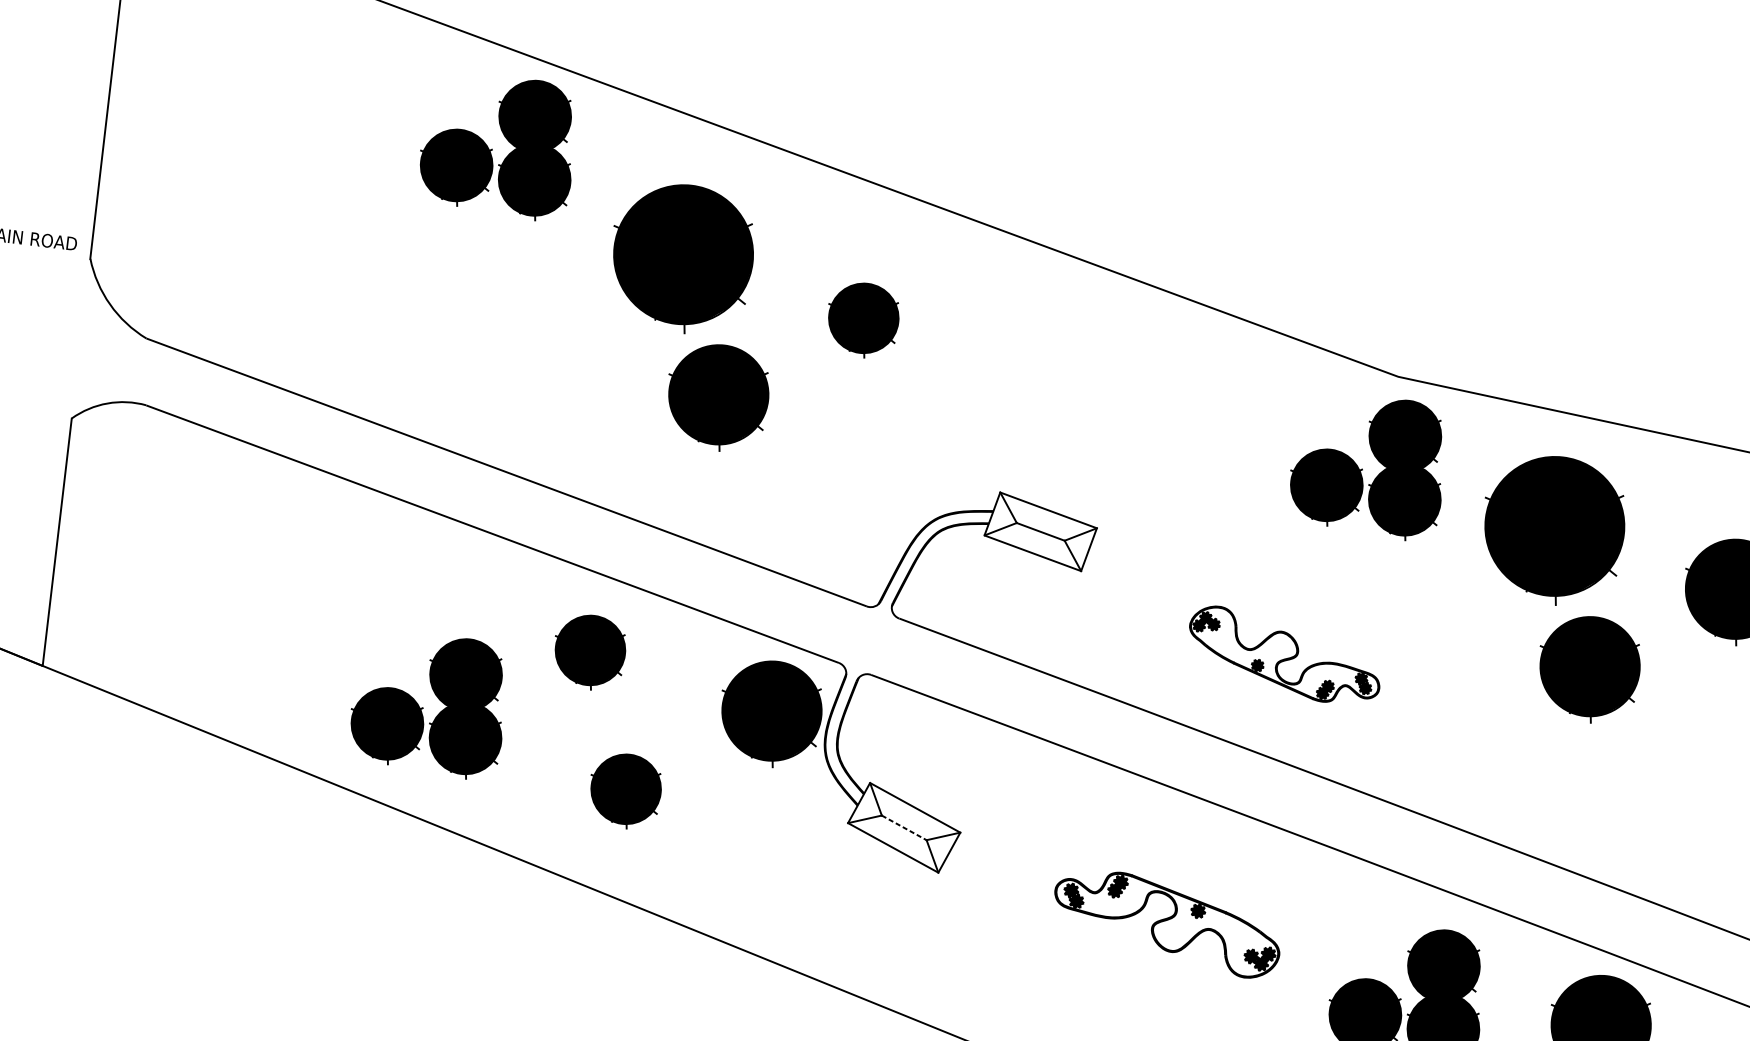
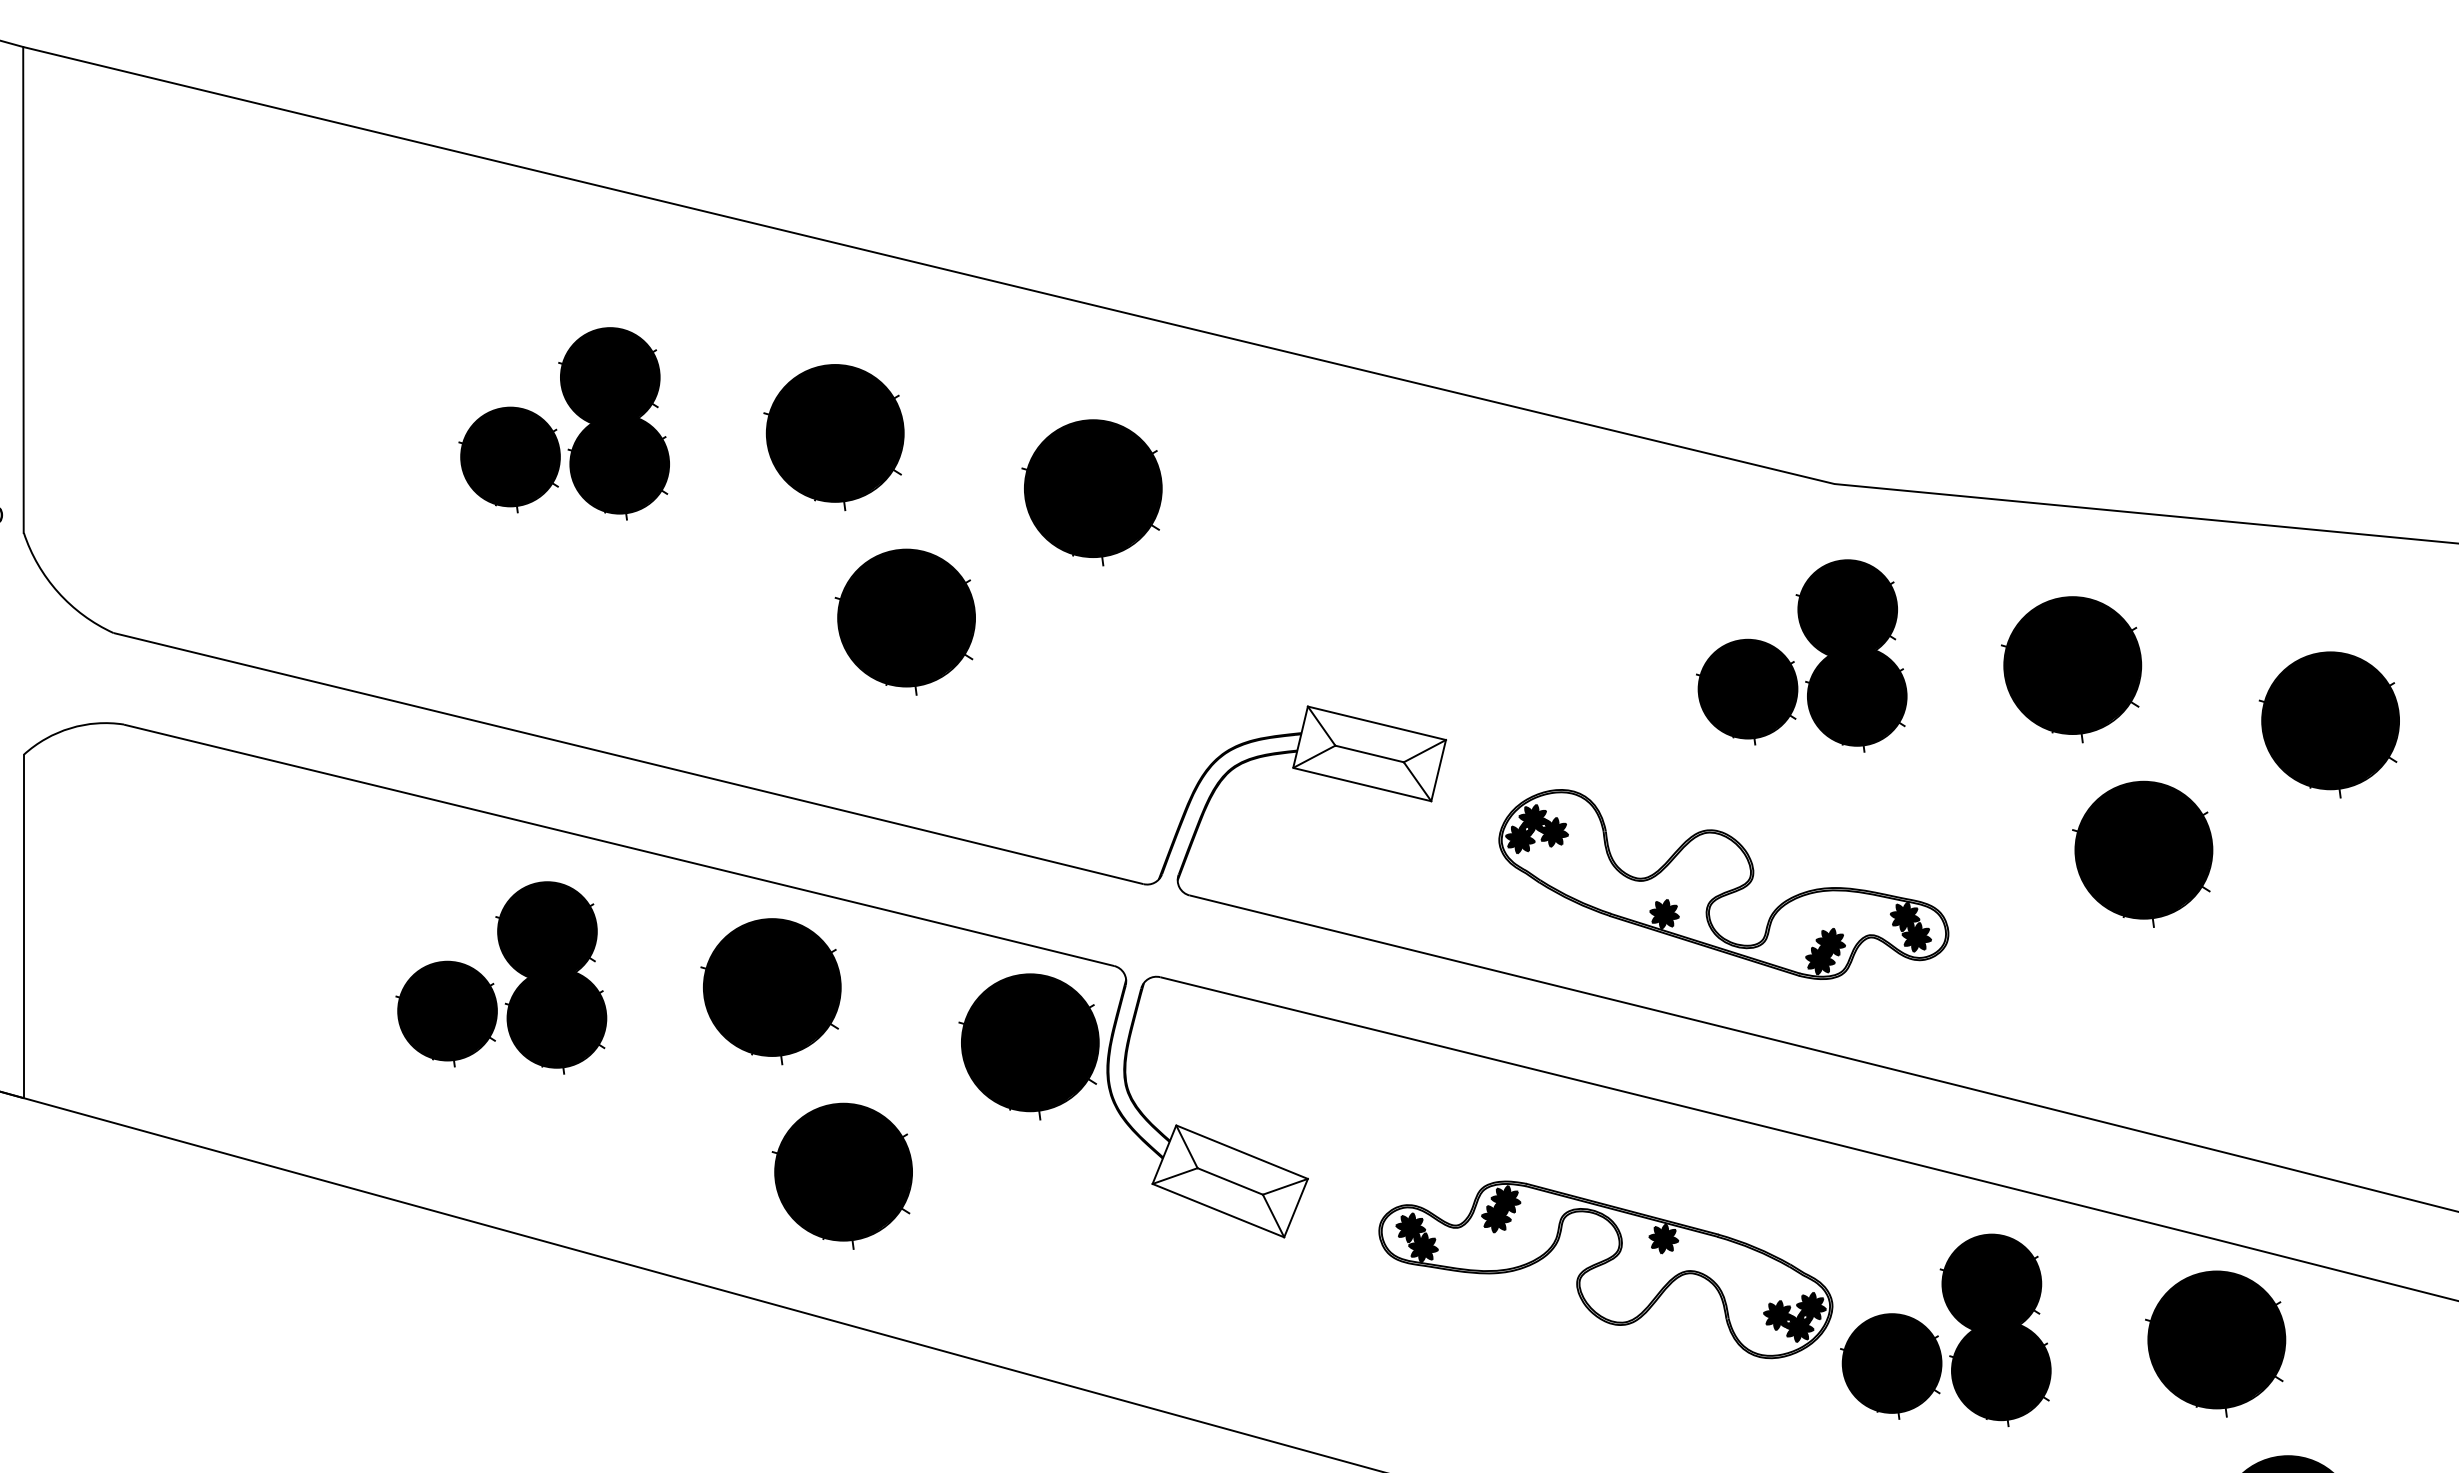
part: (492, 149) -> (557, 429), moved
part: (681, 258) -> (833, 437), size x0.71
part: (862, 320) -> (1091, 492), size x1.43
part: (1362, 469) -> (1794, 661), moved
part: (1553, 530) -> (2071, 669), size x0.71
part: (589, 652) -> (770, 991), size x1.43
part: (1284, 655) -> (1723, 884), size x1.67
part: (423, 707) -> (494, 983), moved
part: (624, 790) -> (841, 1175), size x1.43
line: (904, 827) -> (1230, 1181), dashed -> solid
part: (1166, 923) -> (1605, 1269), size x1.43

